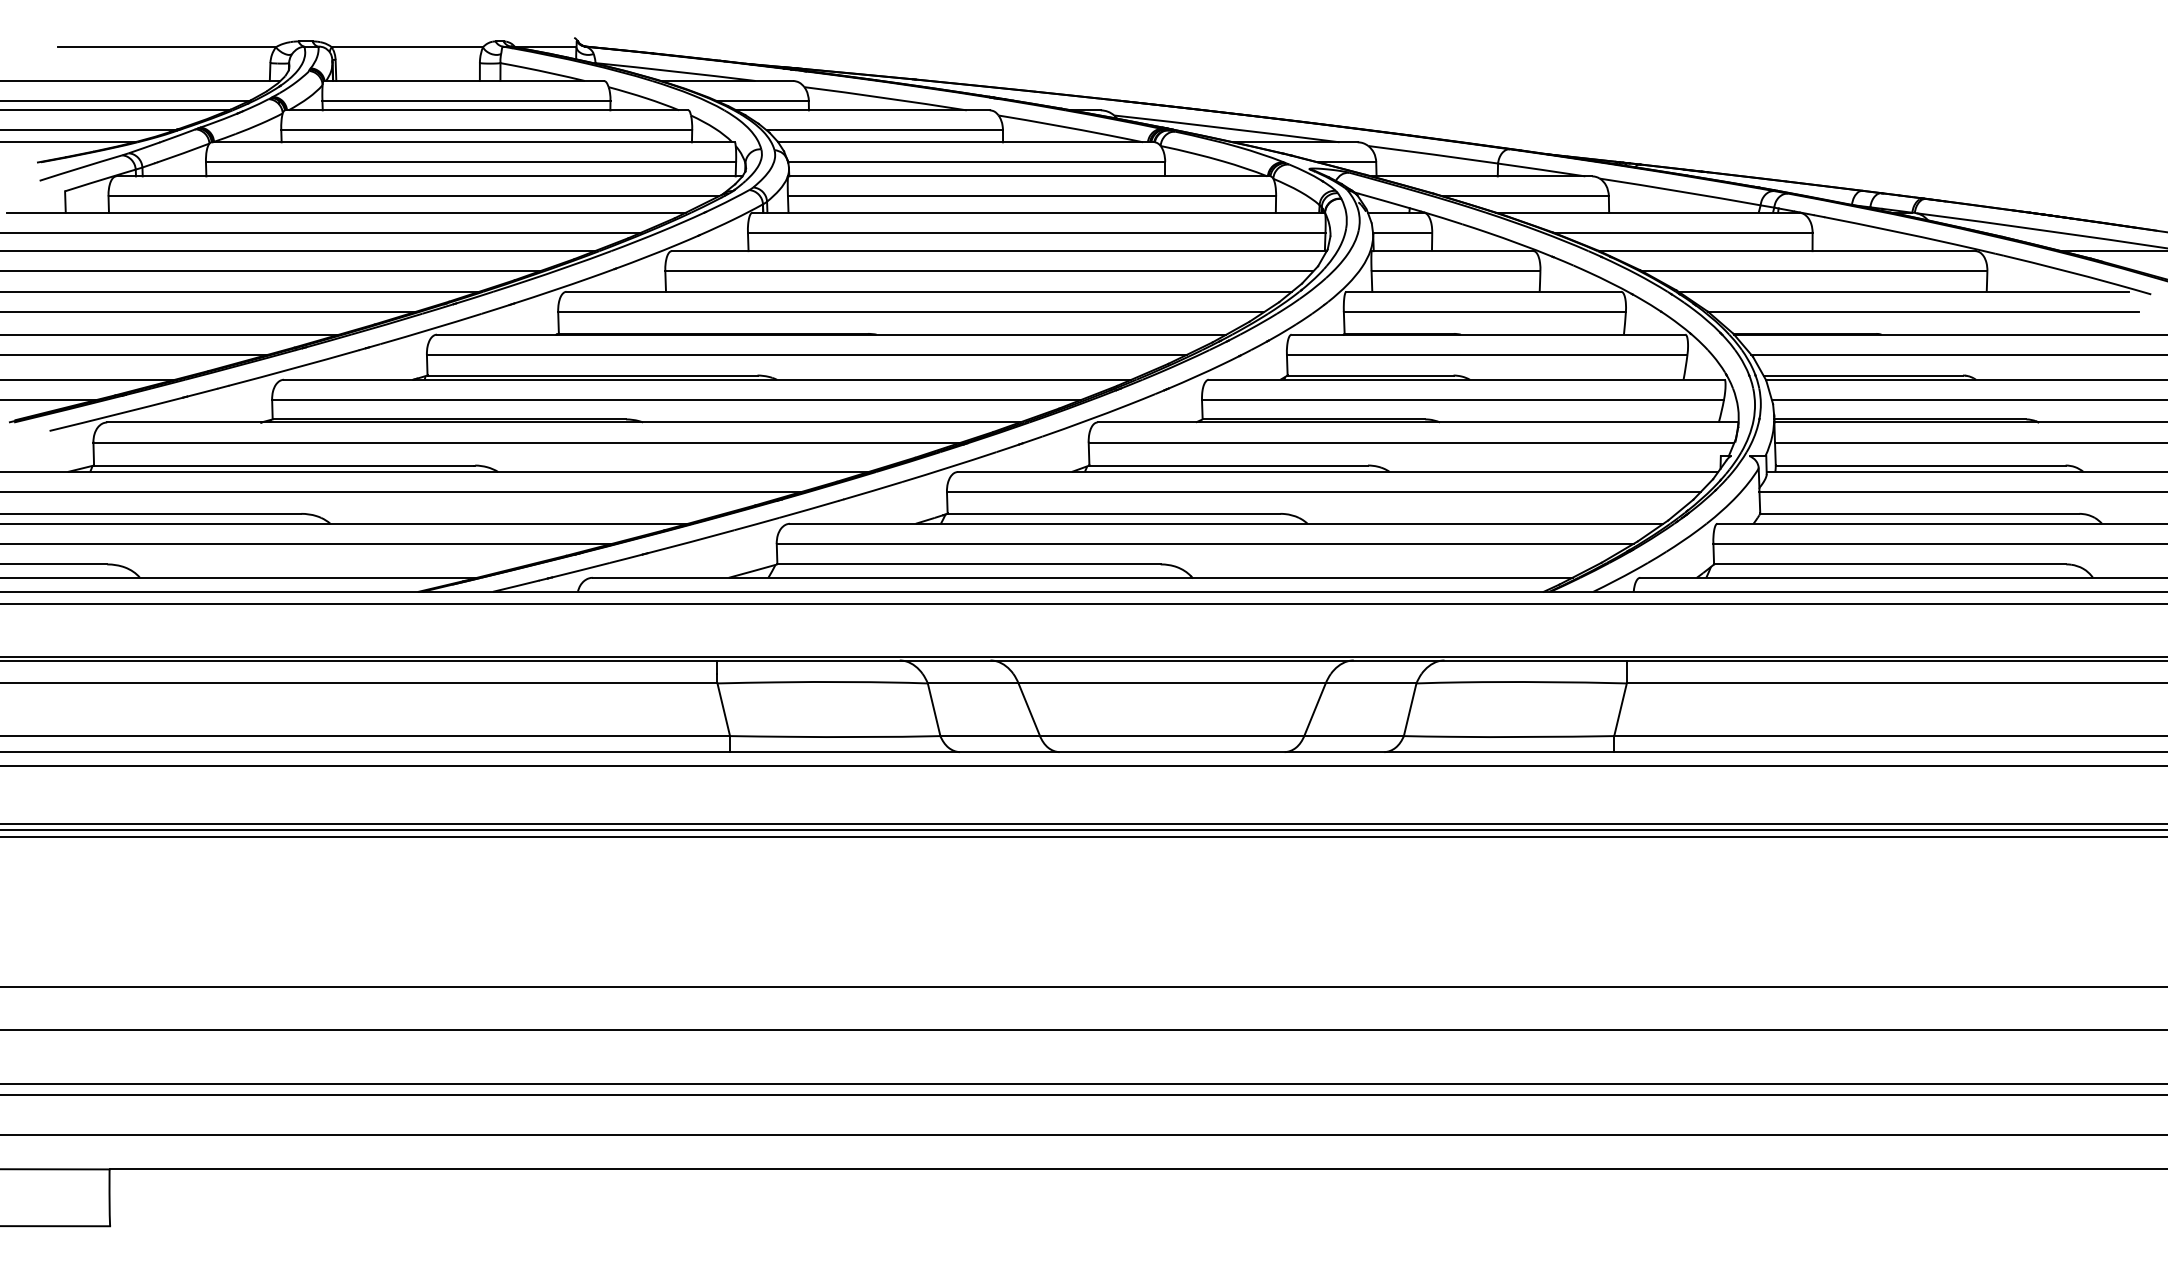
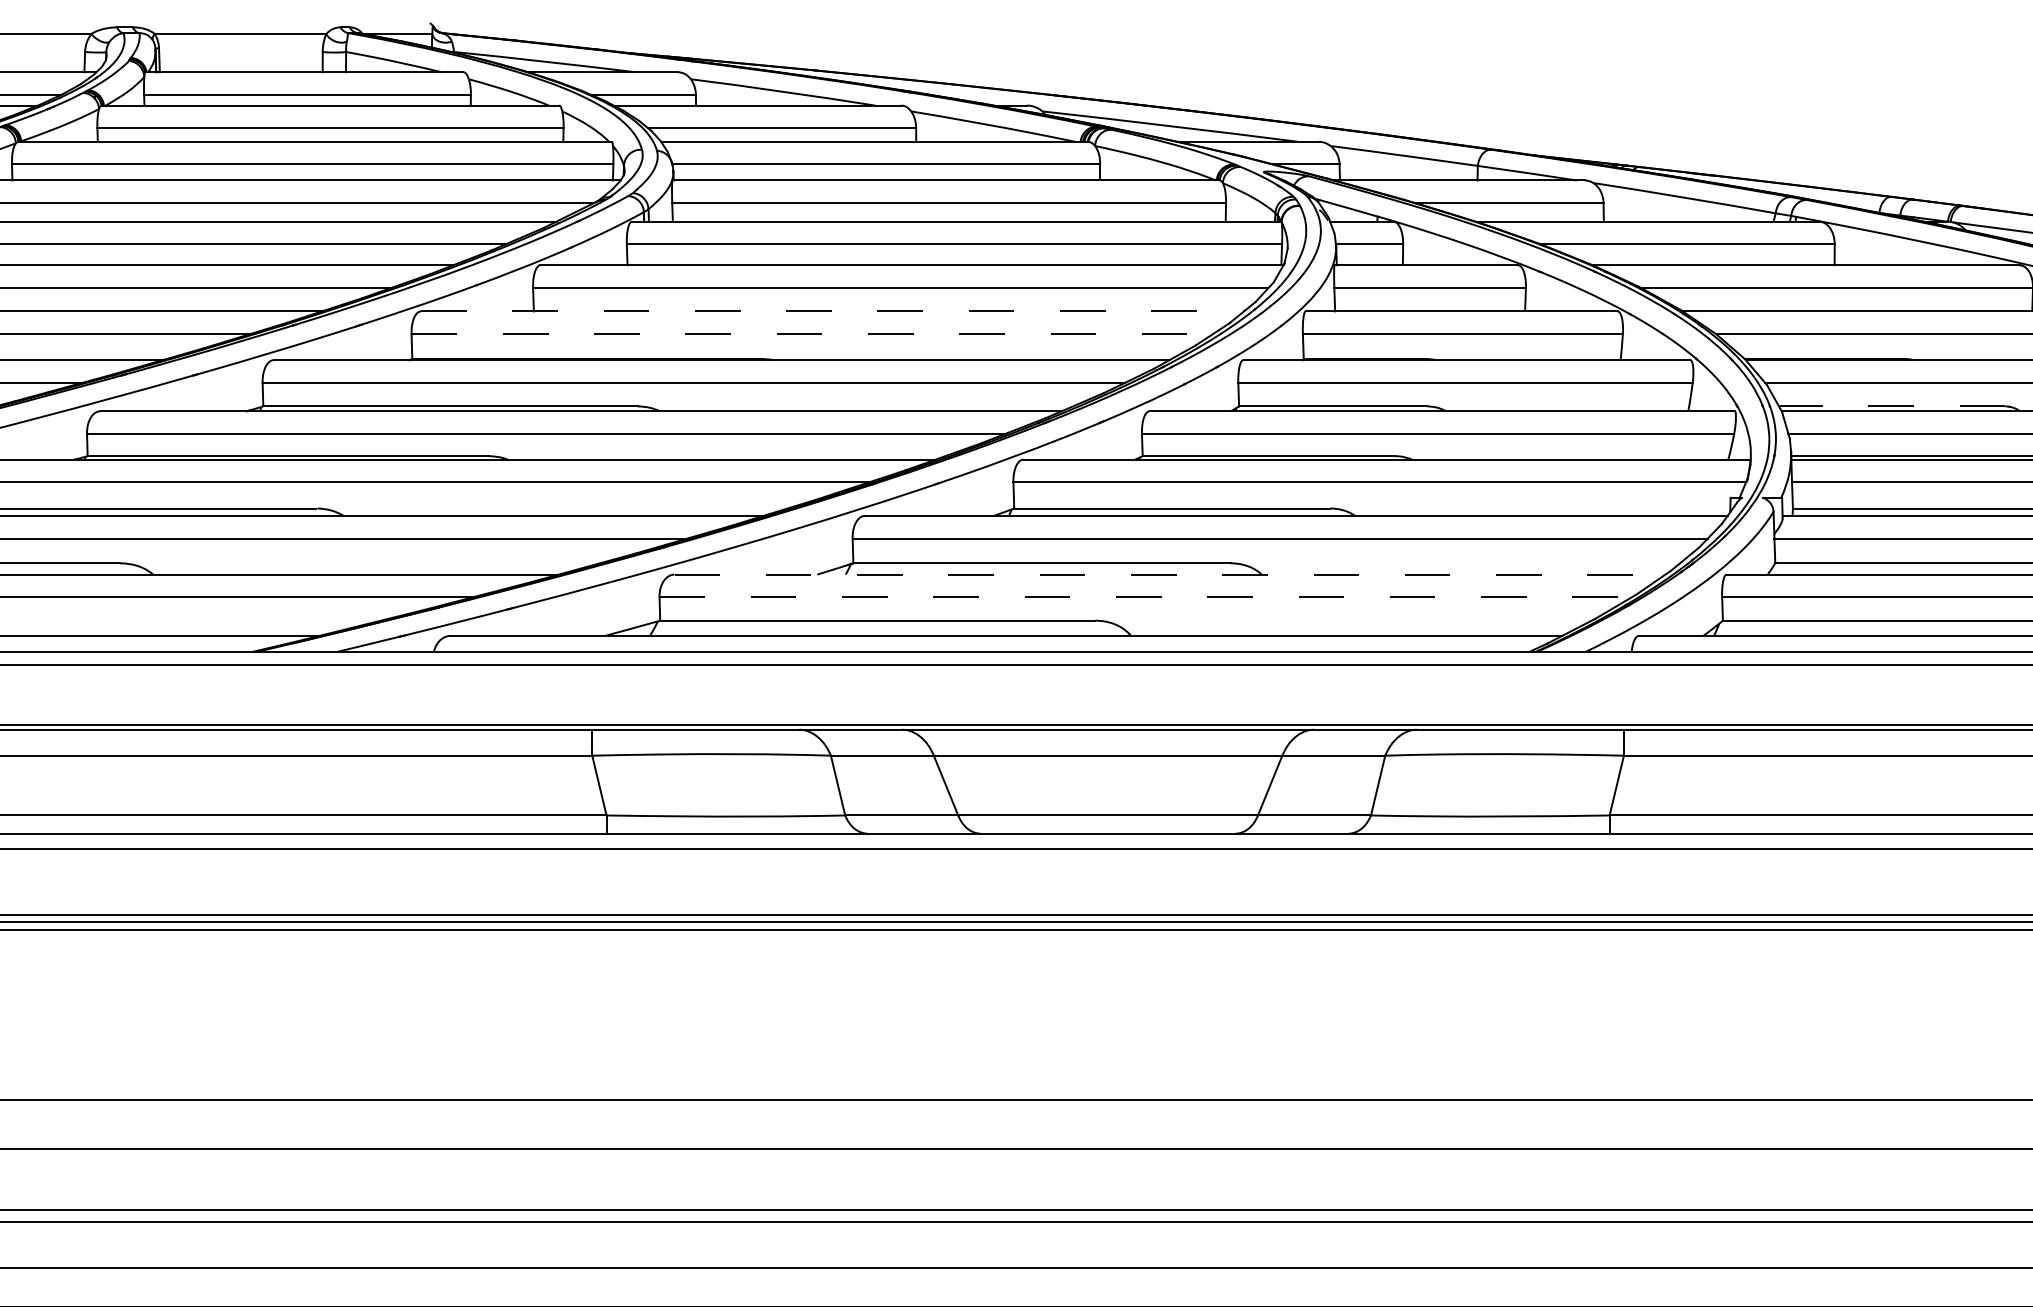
line: (929, 291) -> (832, 311), solid -> dashed
line: (911, 311) -> (812, 333), solid -> dashed
line: (1863, 375) -> (1892, 406), solid -> dashed
line: (1226, 523) -> (1169, 574), solid -> dashed
line: (1205, 543) -> (1145, 596), solid -> dashed

